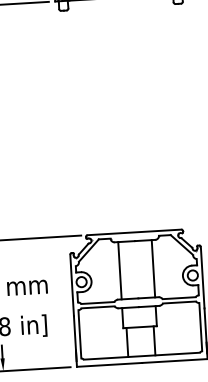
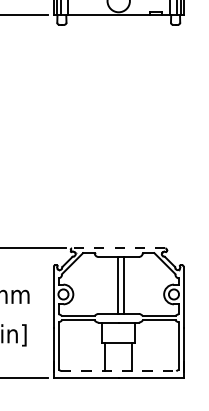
line: (134, 232) -> (118, 248), solid -> dashed
line: (153, 268) -> (124, 285), moved
line: (120, 270) -> (118, 285), moved
line: (141, 356) -> (118, 371), solid -> dashed

